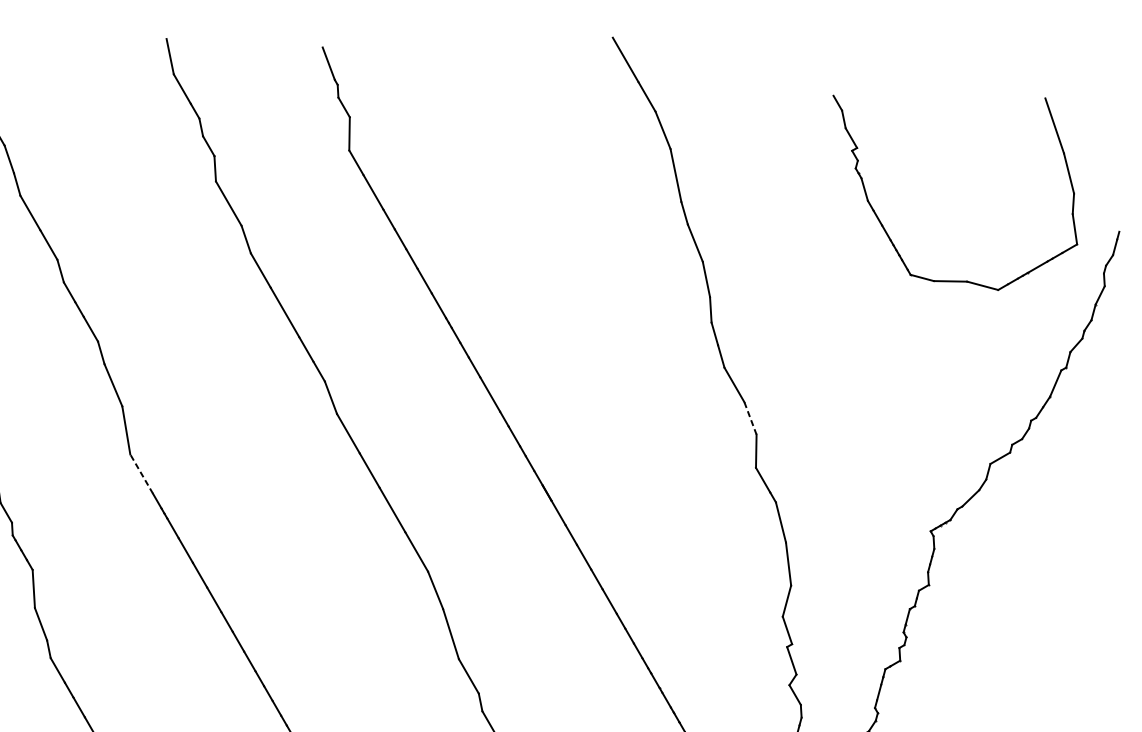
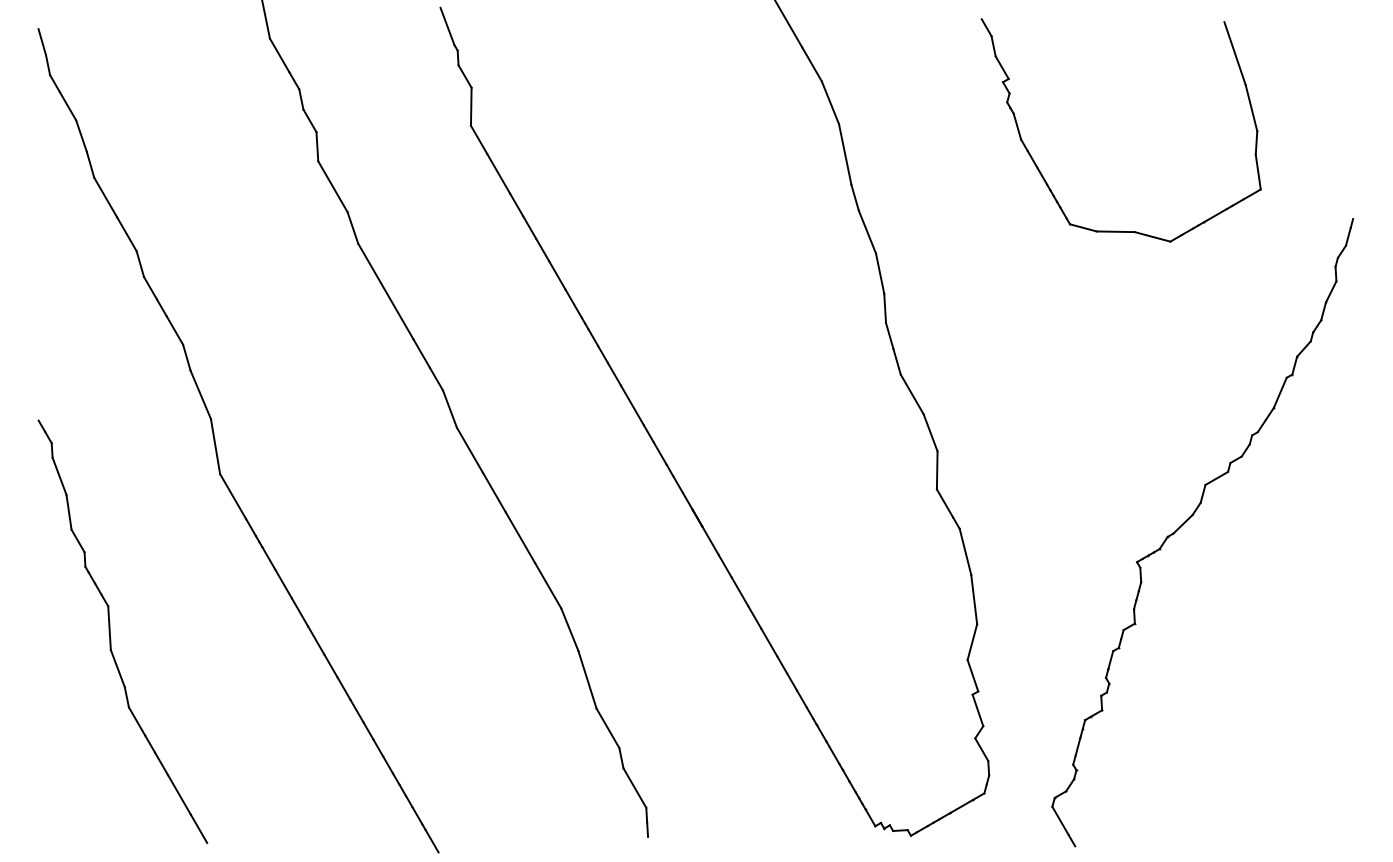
part: (888, 233) -> (1044, 177), moved
line: (750, 418) -> (930, 432), dashed -> solid
line: (141, 474) -> (232, 496), dashed -> solid

